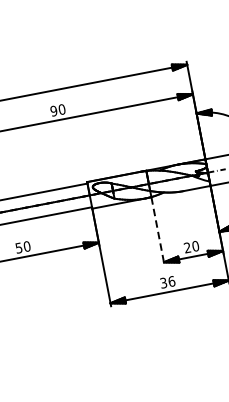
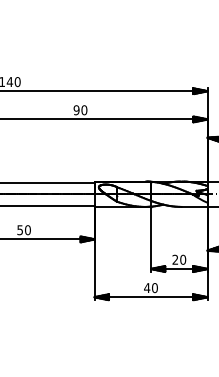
line: (158, 231) -> (151, 239), dashed -> solid
text: (167, 282) -> (150, 288), 36 -> 40

